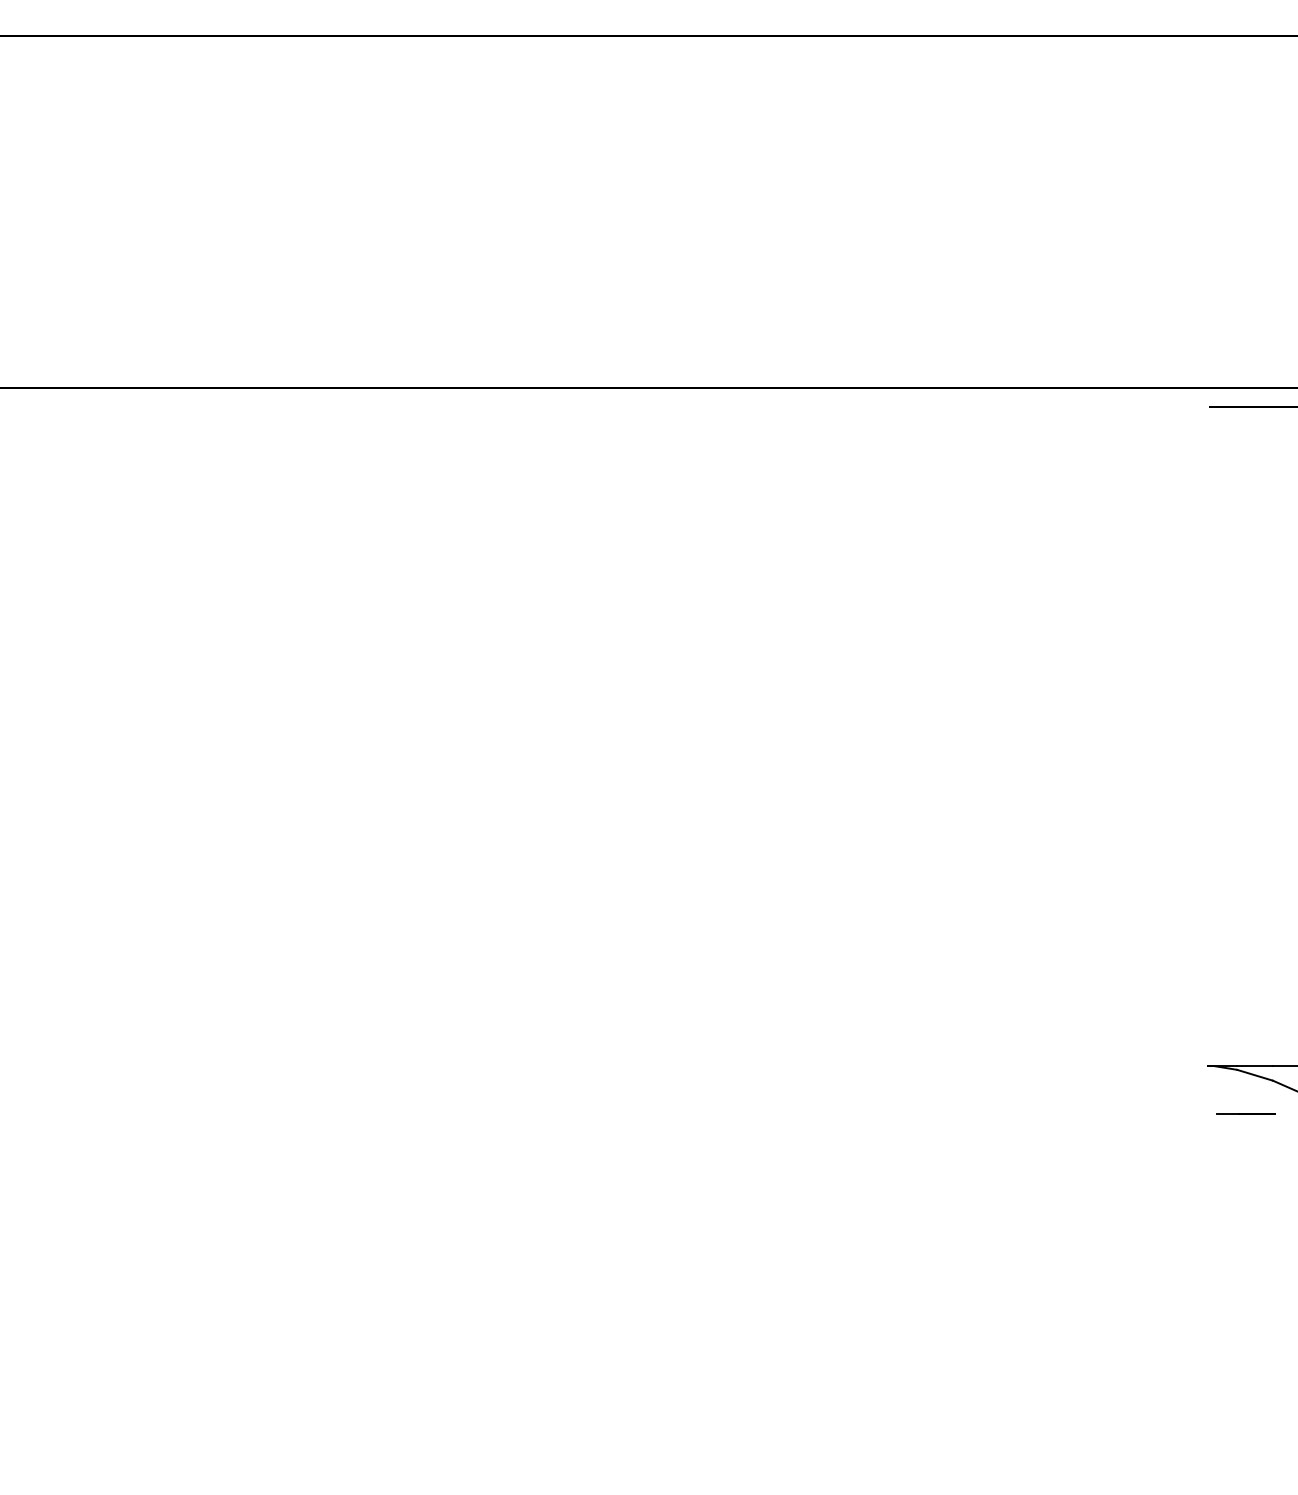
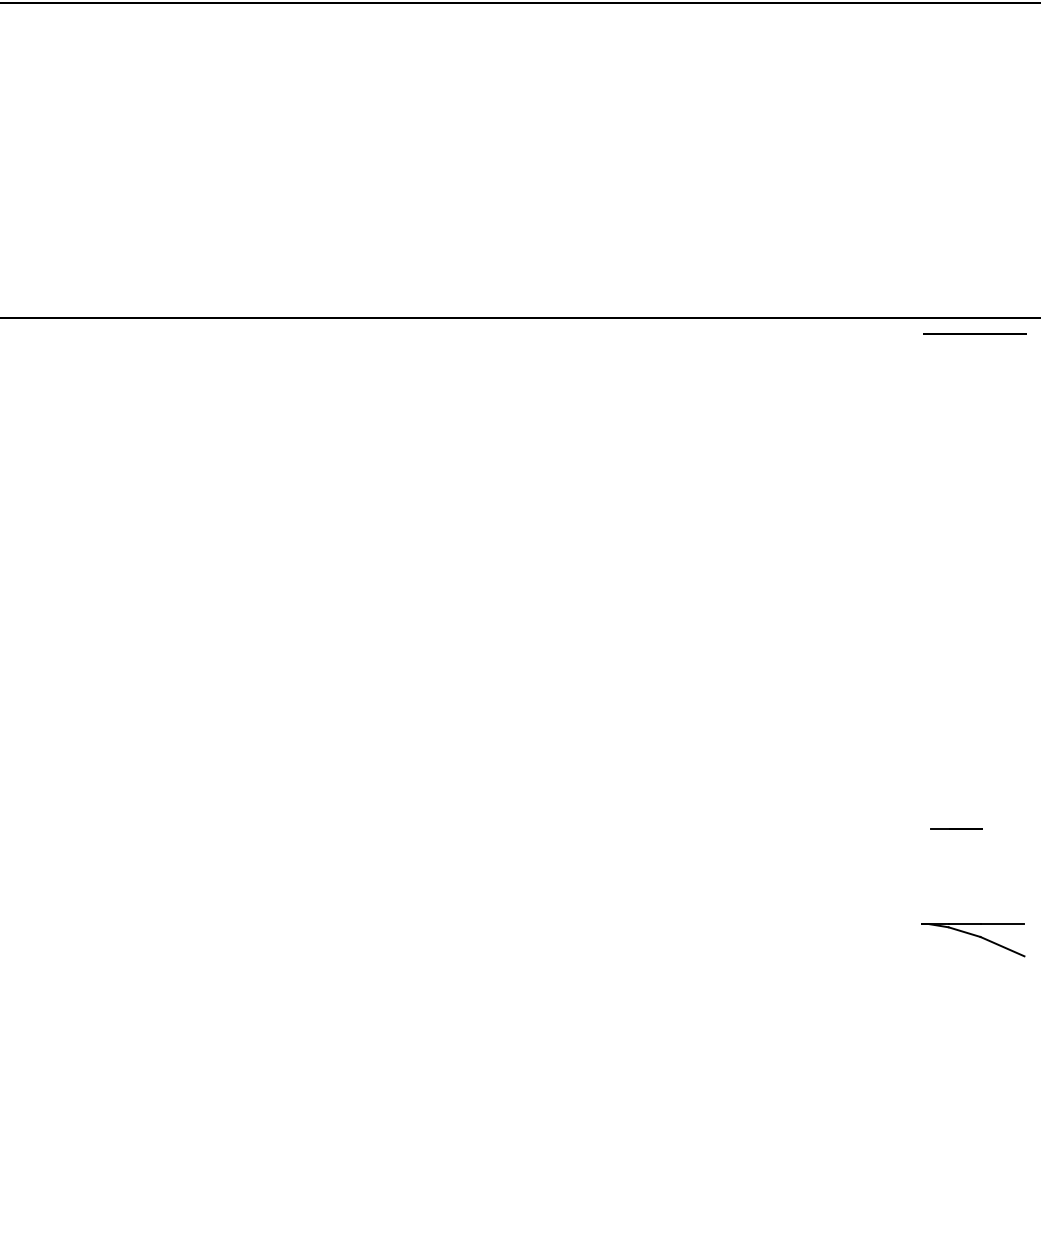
line: (1245, 1113) -> (955, 827), moved

